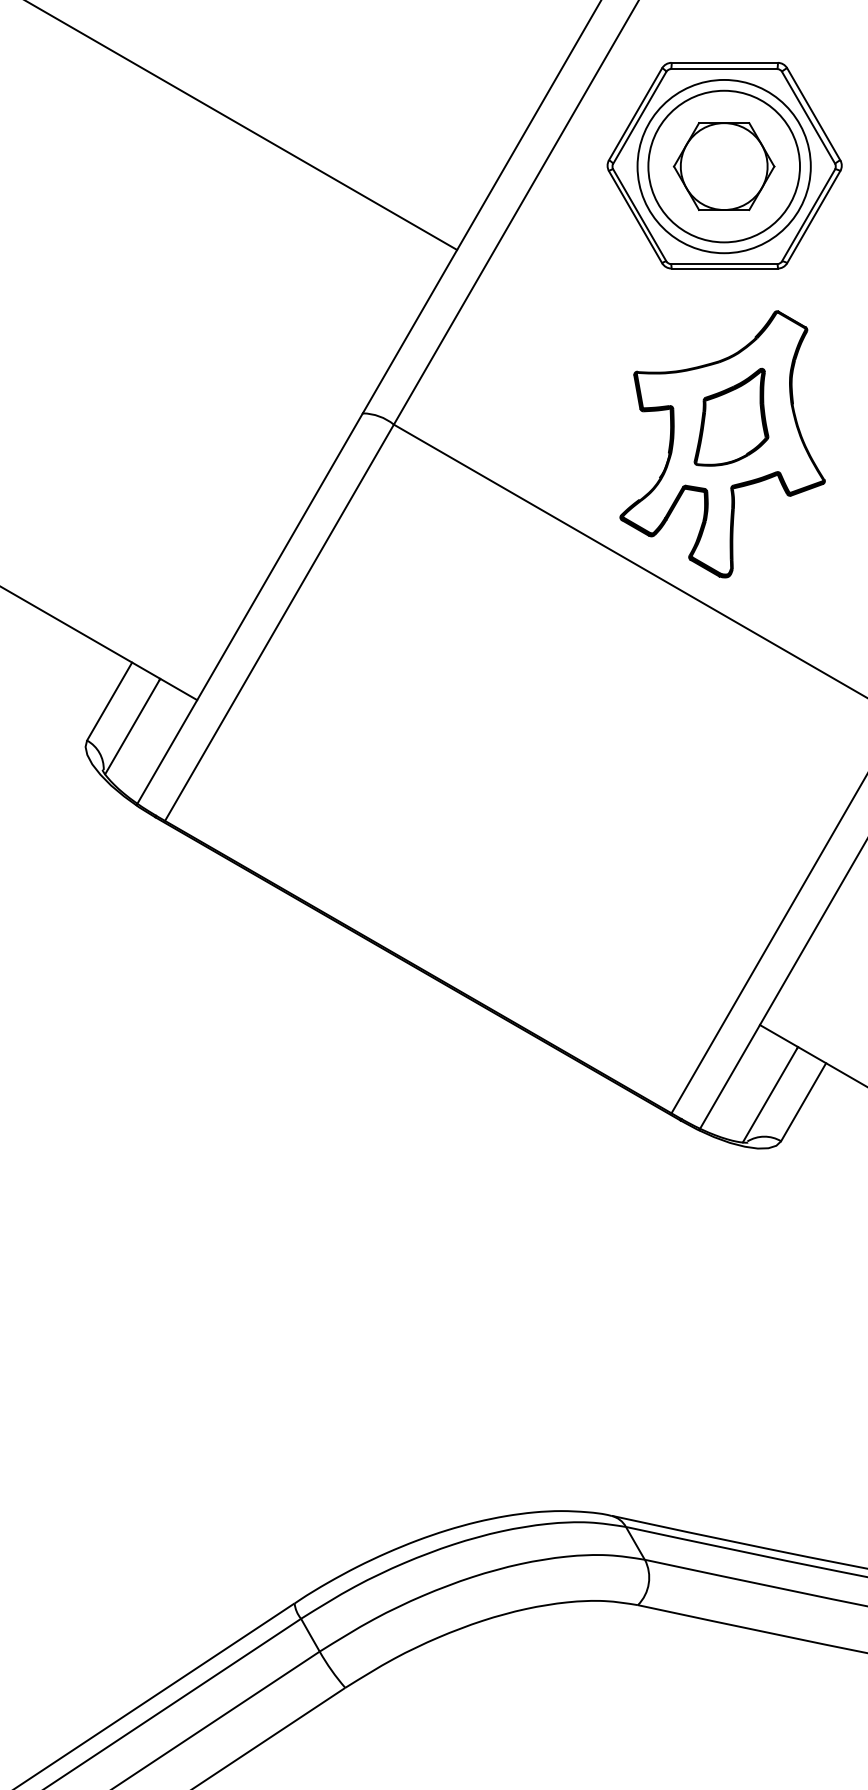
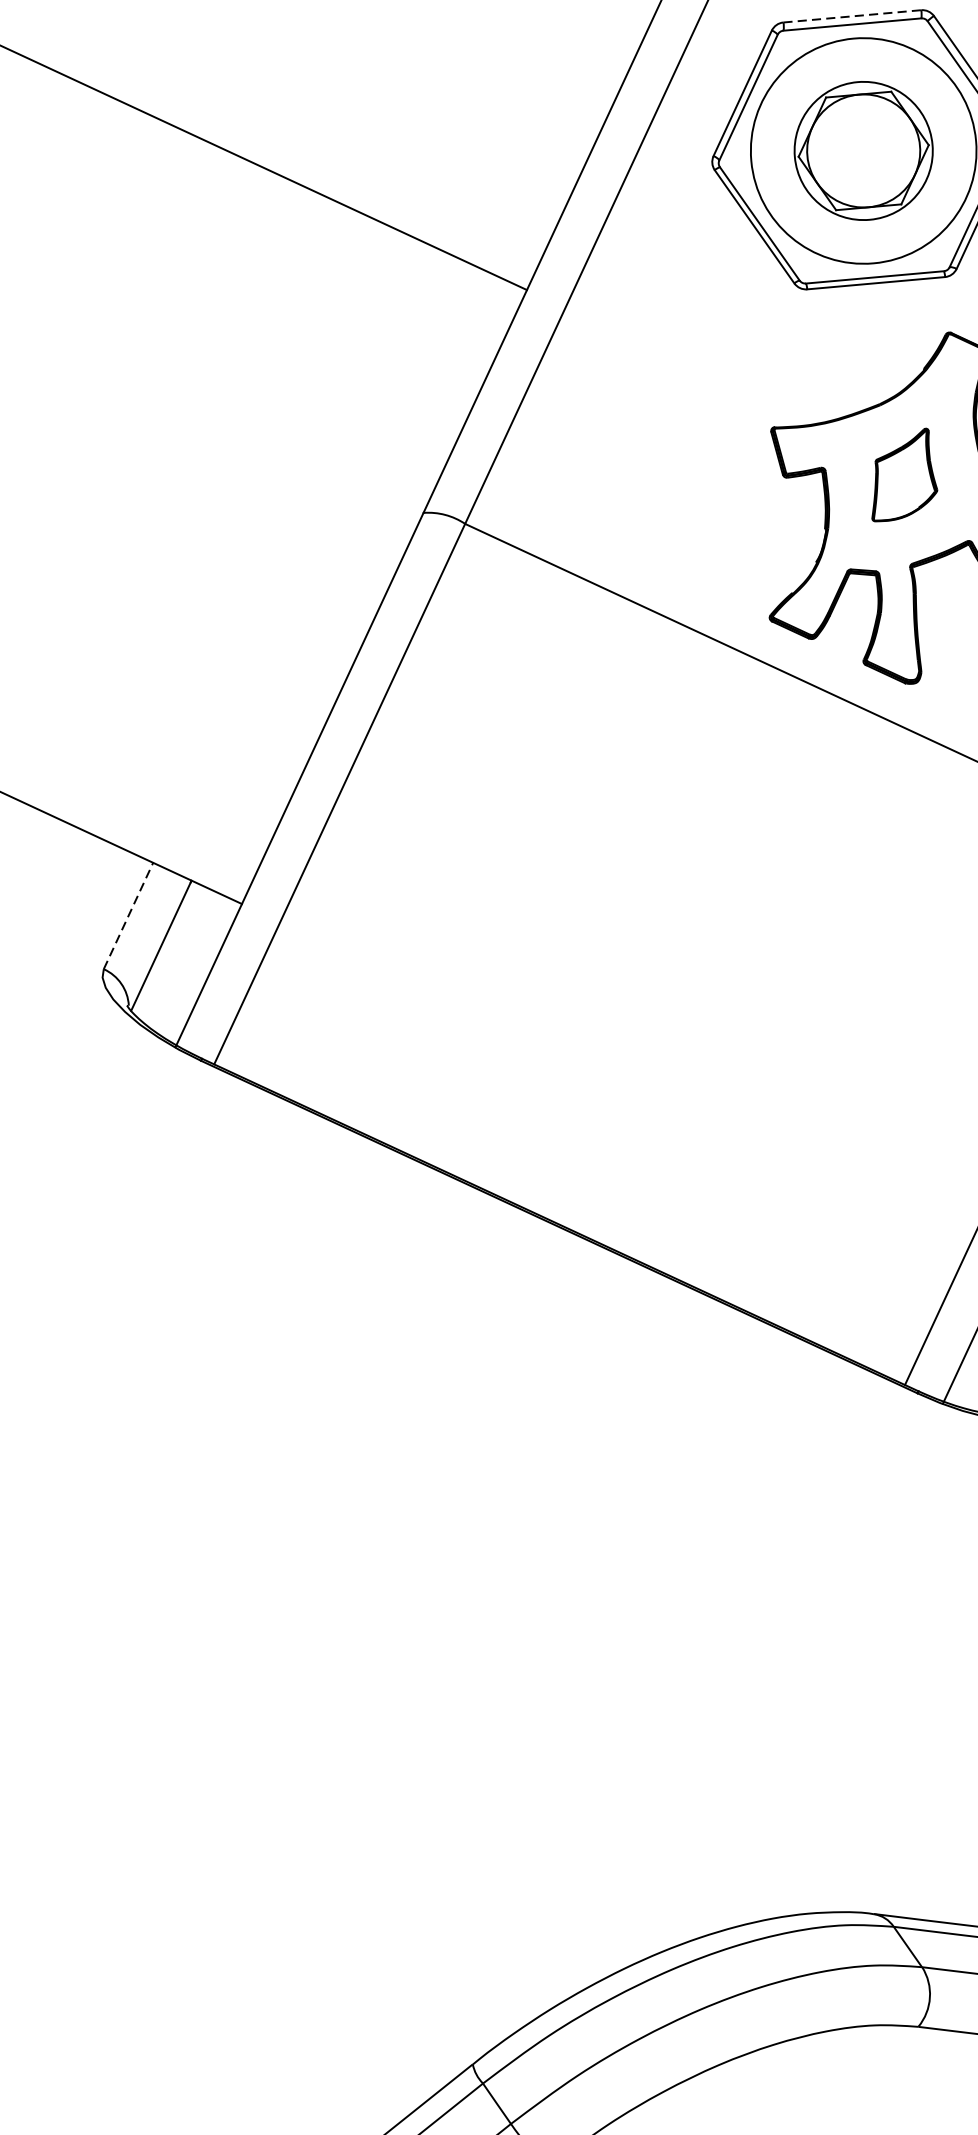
line: (725, 62) -> (853, 15), solid -> dashed
circle: (724, 166) -> (864, 150), size x0.7
part: (731, 416) -> (902, 474), size x0.7
line: (109, 701) -> (128, 915), solid -> dashed

